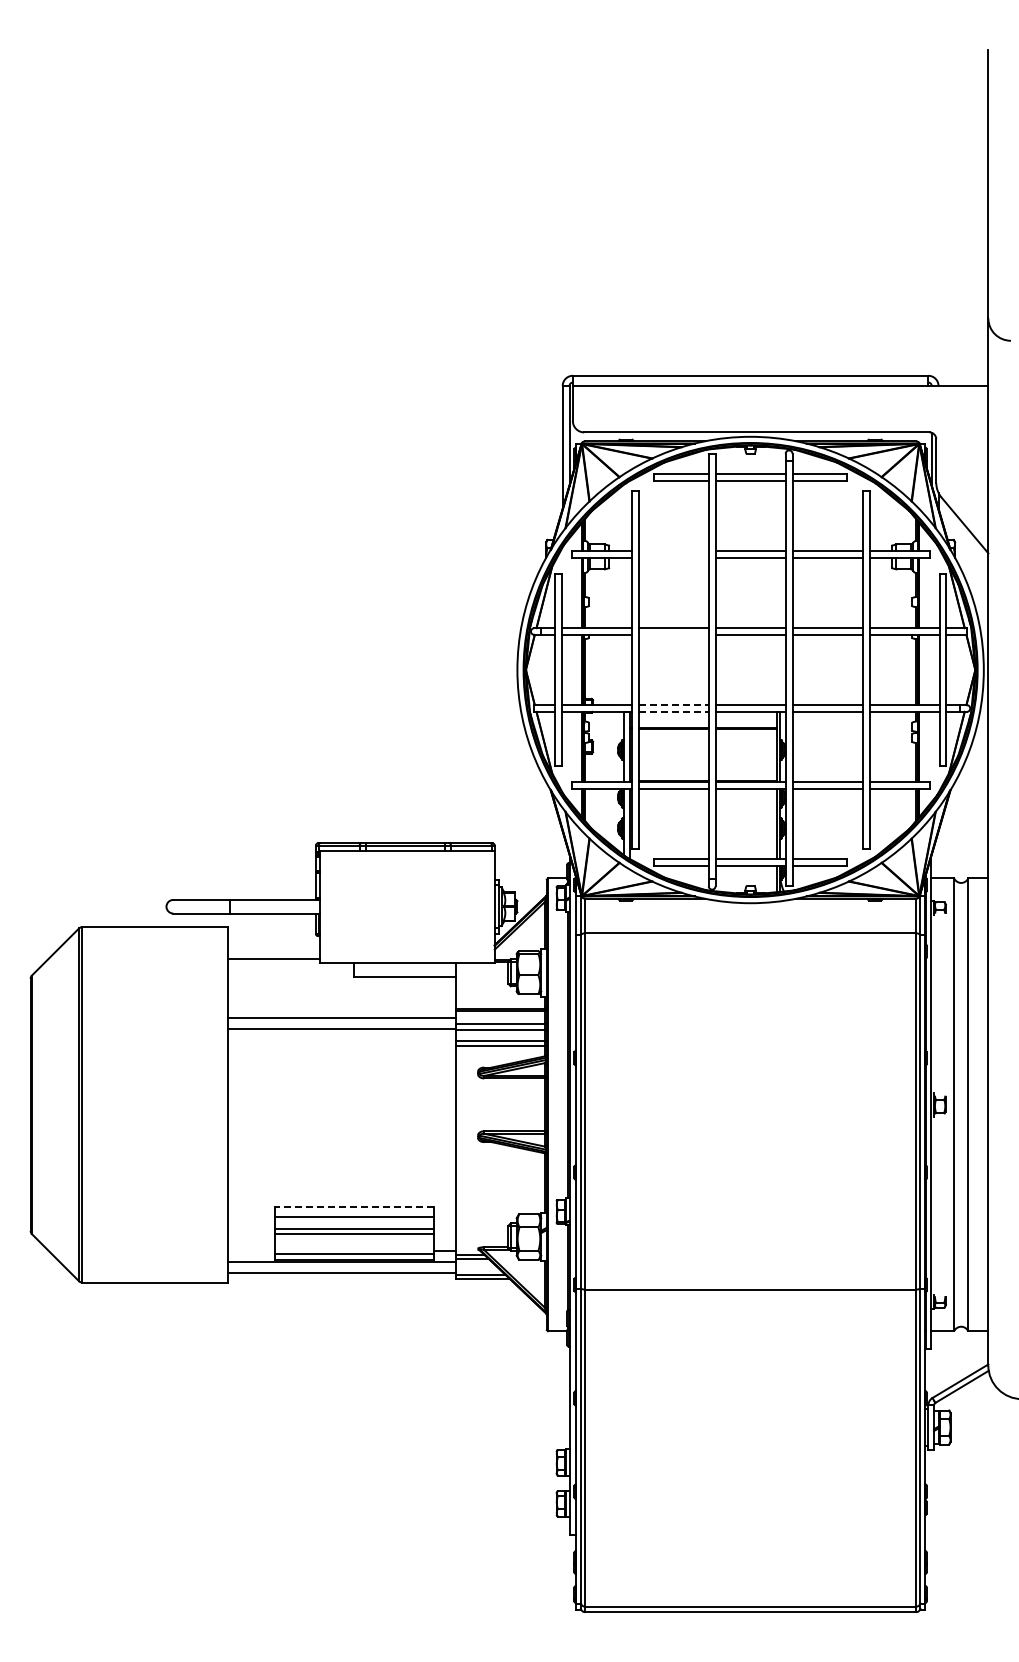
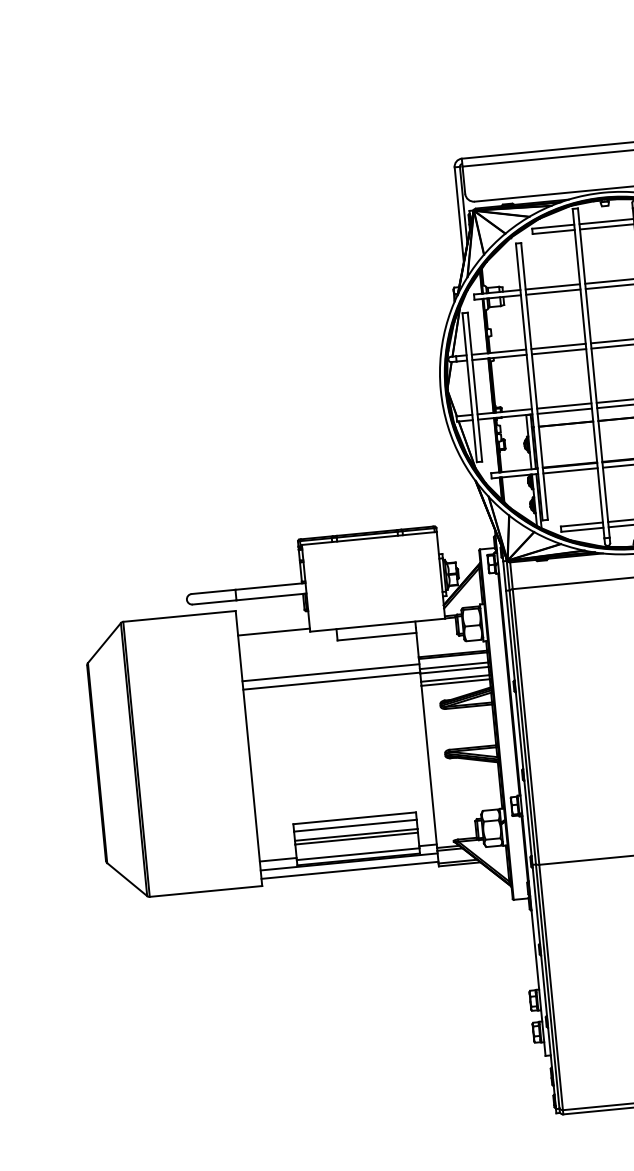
line: (673, 551) -> (552, 287), added
line: (673, 557) -> (553, 291), added
line: (673, 634) -> (558, 351), added
line: (674, 705) -> (565, 406), dashed -> solid
line: (674, 711) -> (565, 410), dashed -> solid
line: (353, 1207) -> (354, 818), dashed -> solid
line: (251, 1250) -> (278, 859), added

